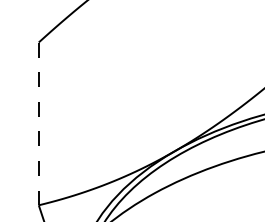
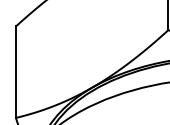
line: (38, 124) -> (15, 72), dashed -> solid

